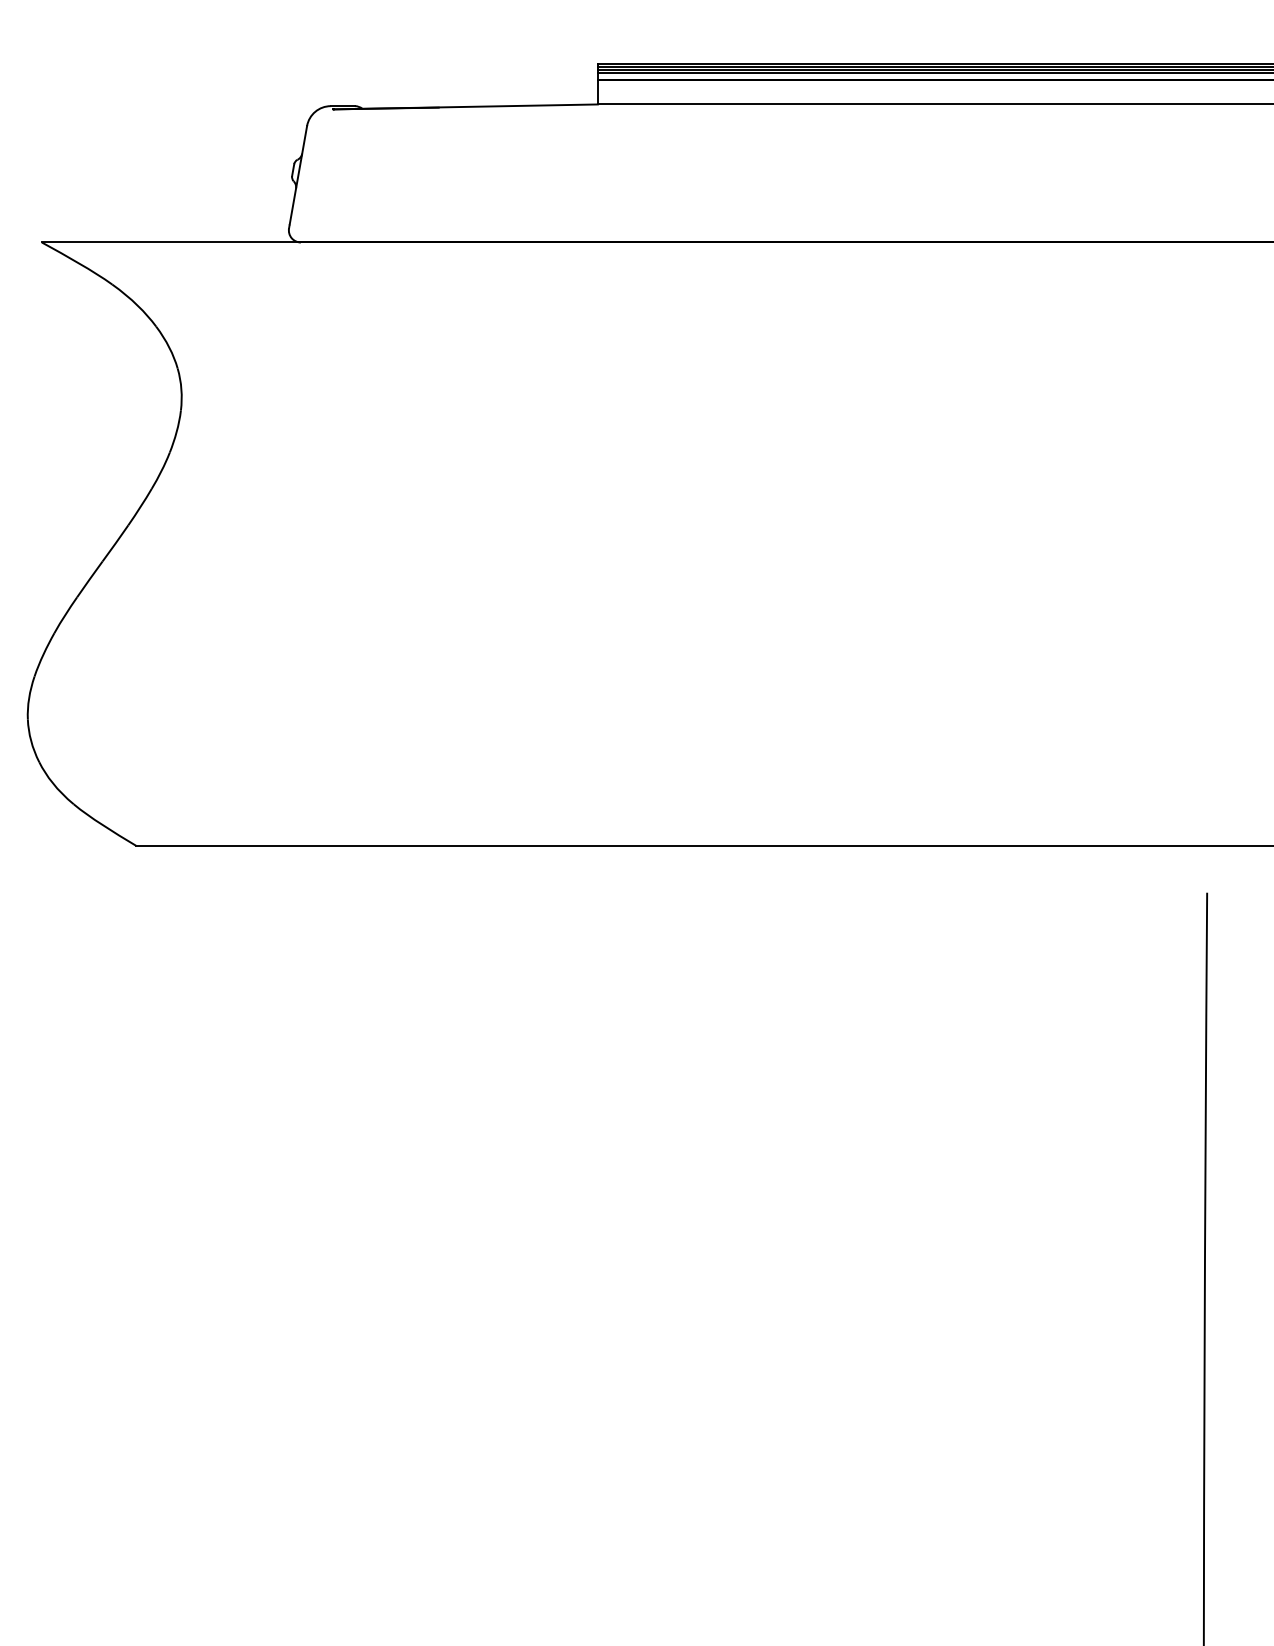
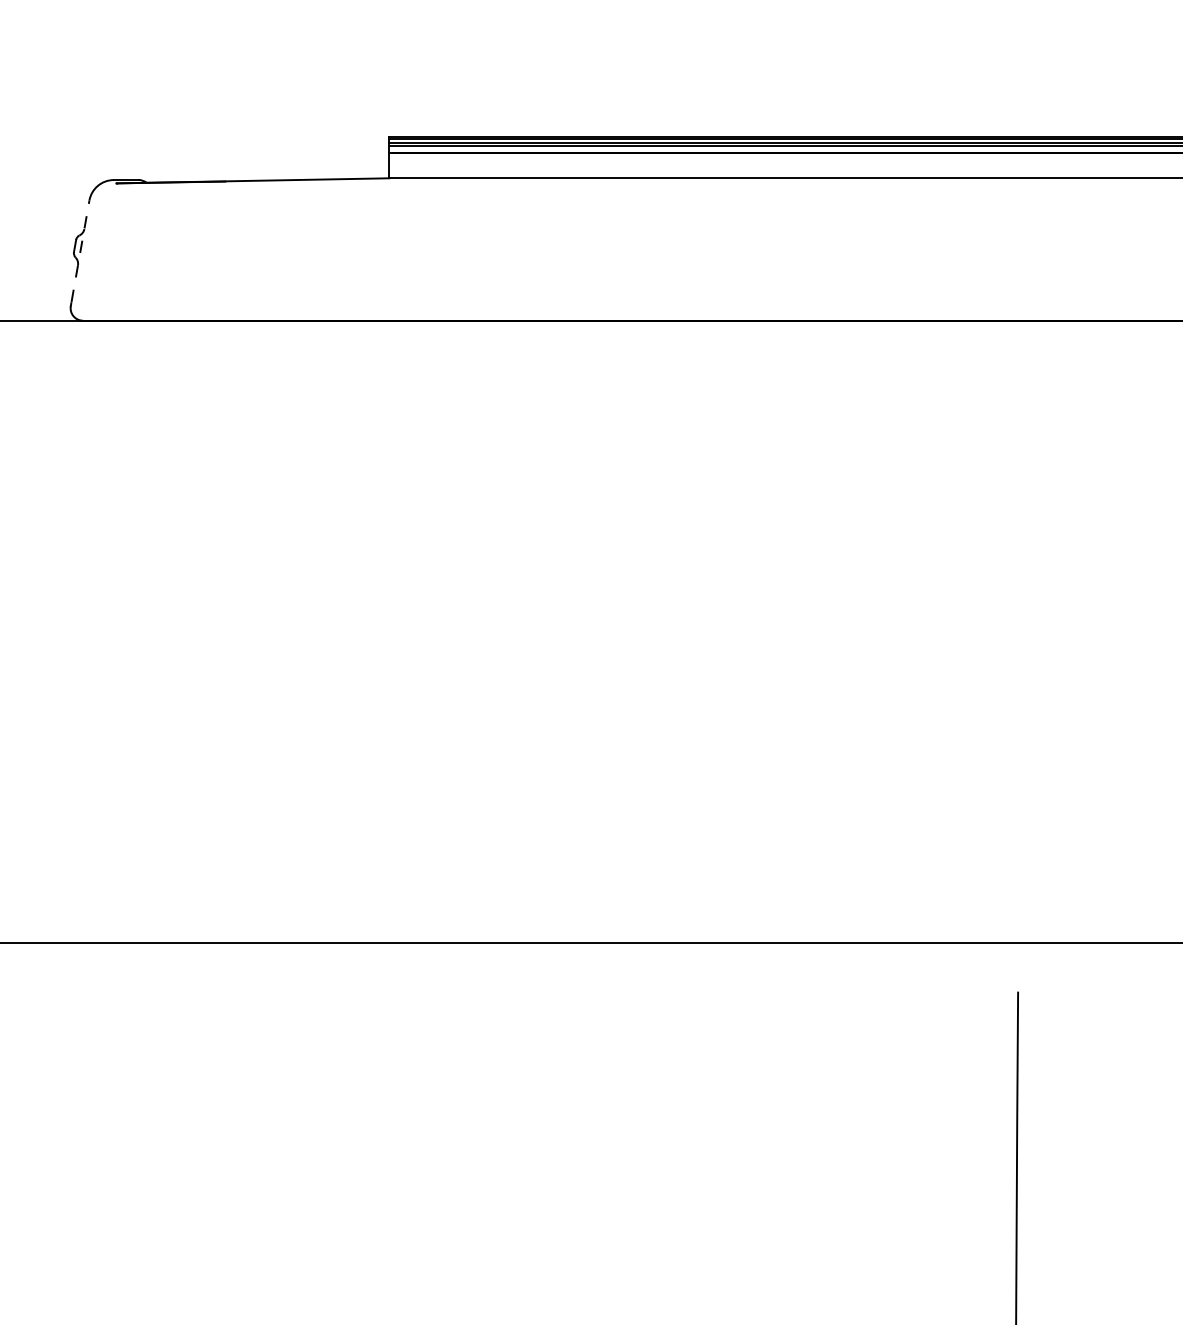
line: (298, 175) -> (80, 251), solid -> dashed

